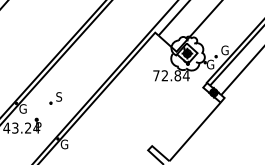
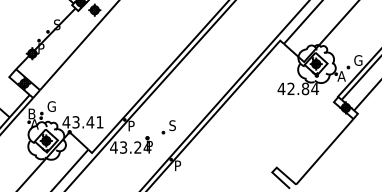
text: (209, 64) -> (341, 76), G -> A
text: (156, 75) -> (281, 88), 72.84 -> 42.84
part: (55, 98) -> (168, 127), moved
text: (23, 108) -> (132, 125), G -> P
text: (64, 144) -> (178, 165), G -> P

